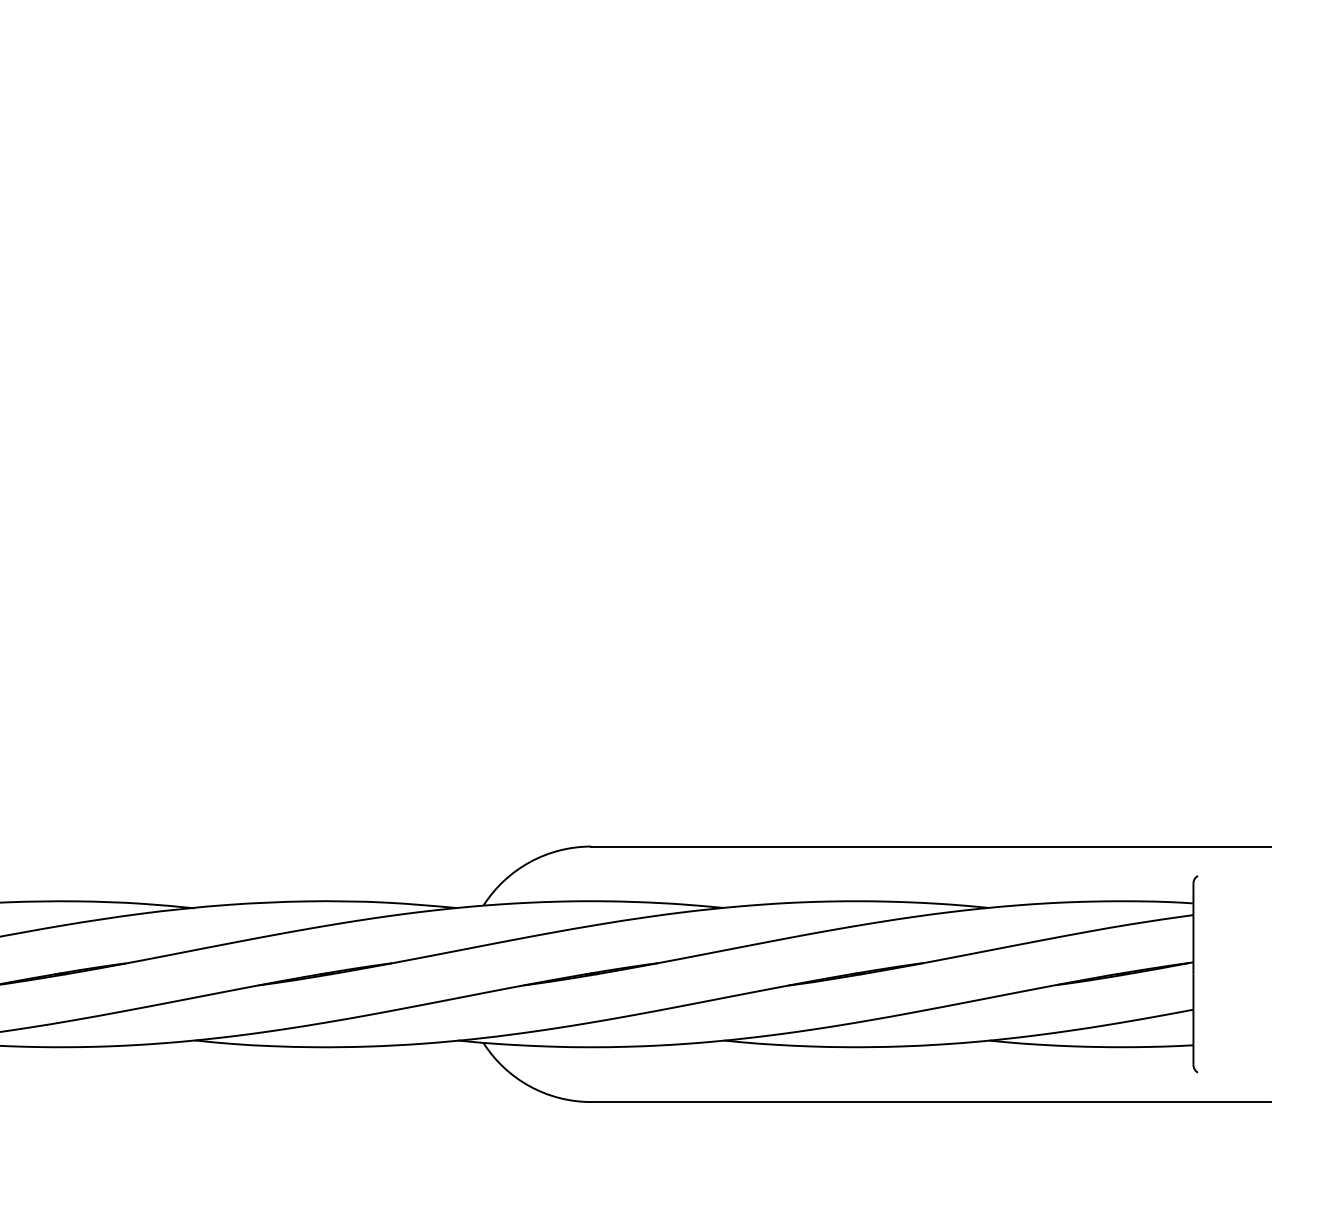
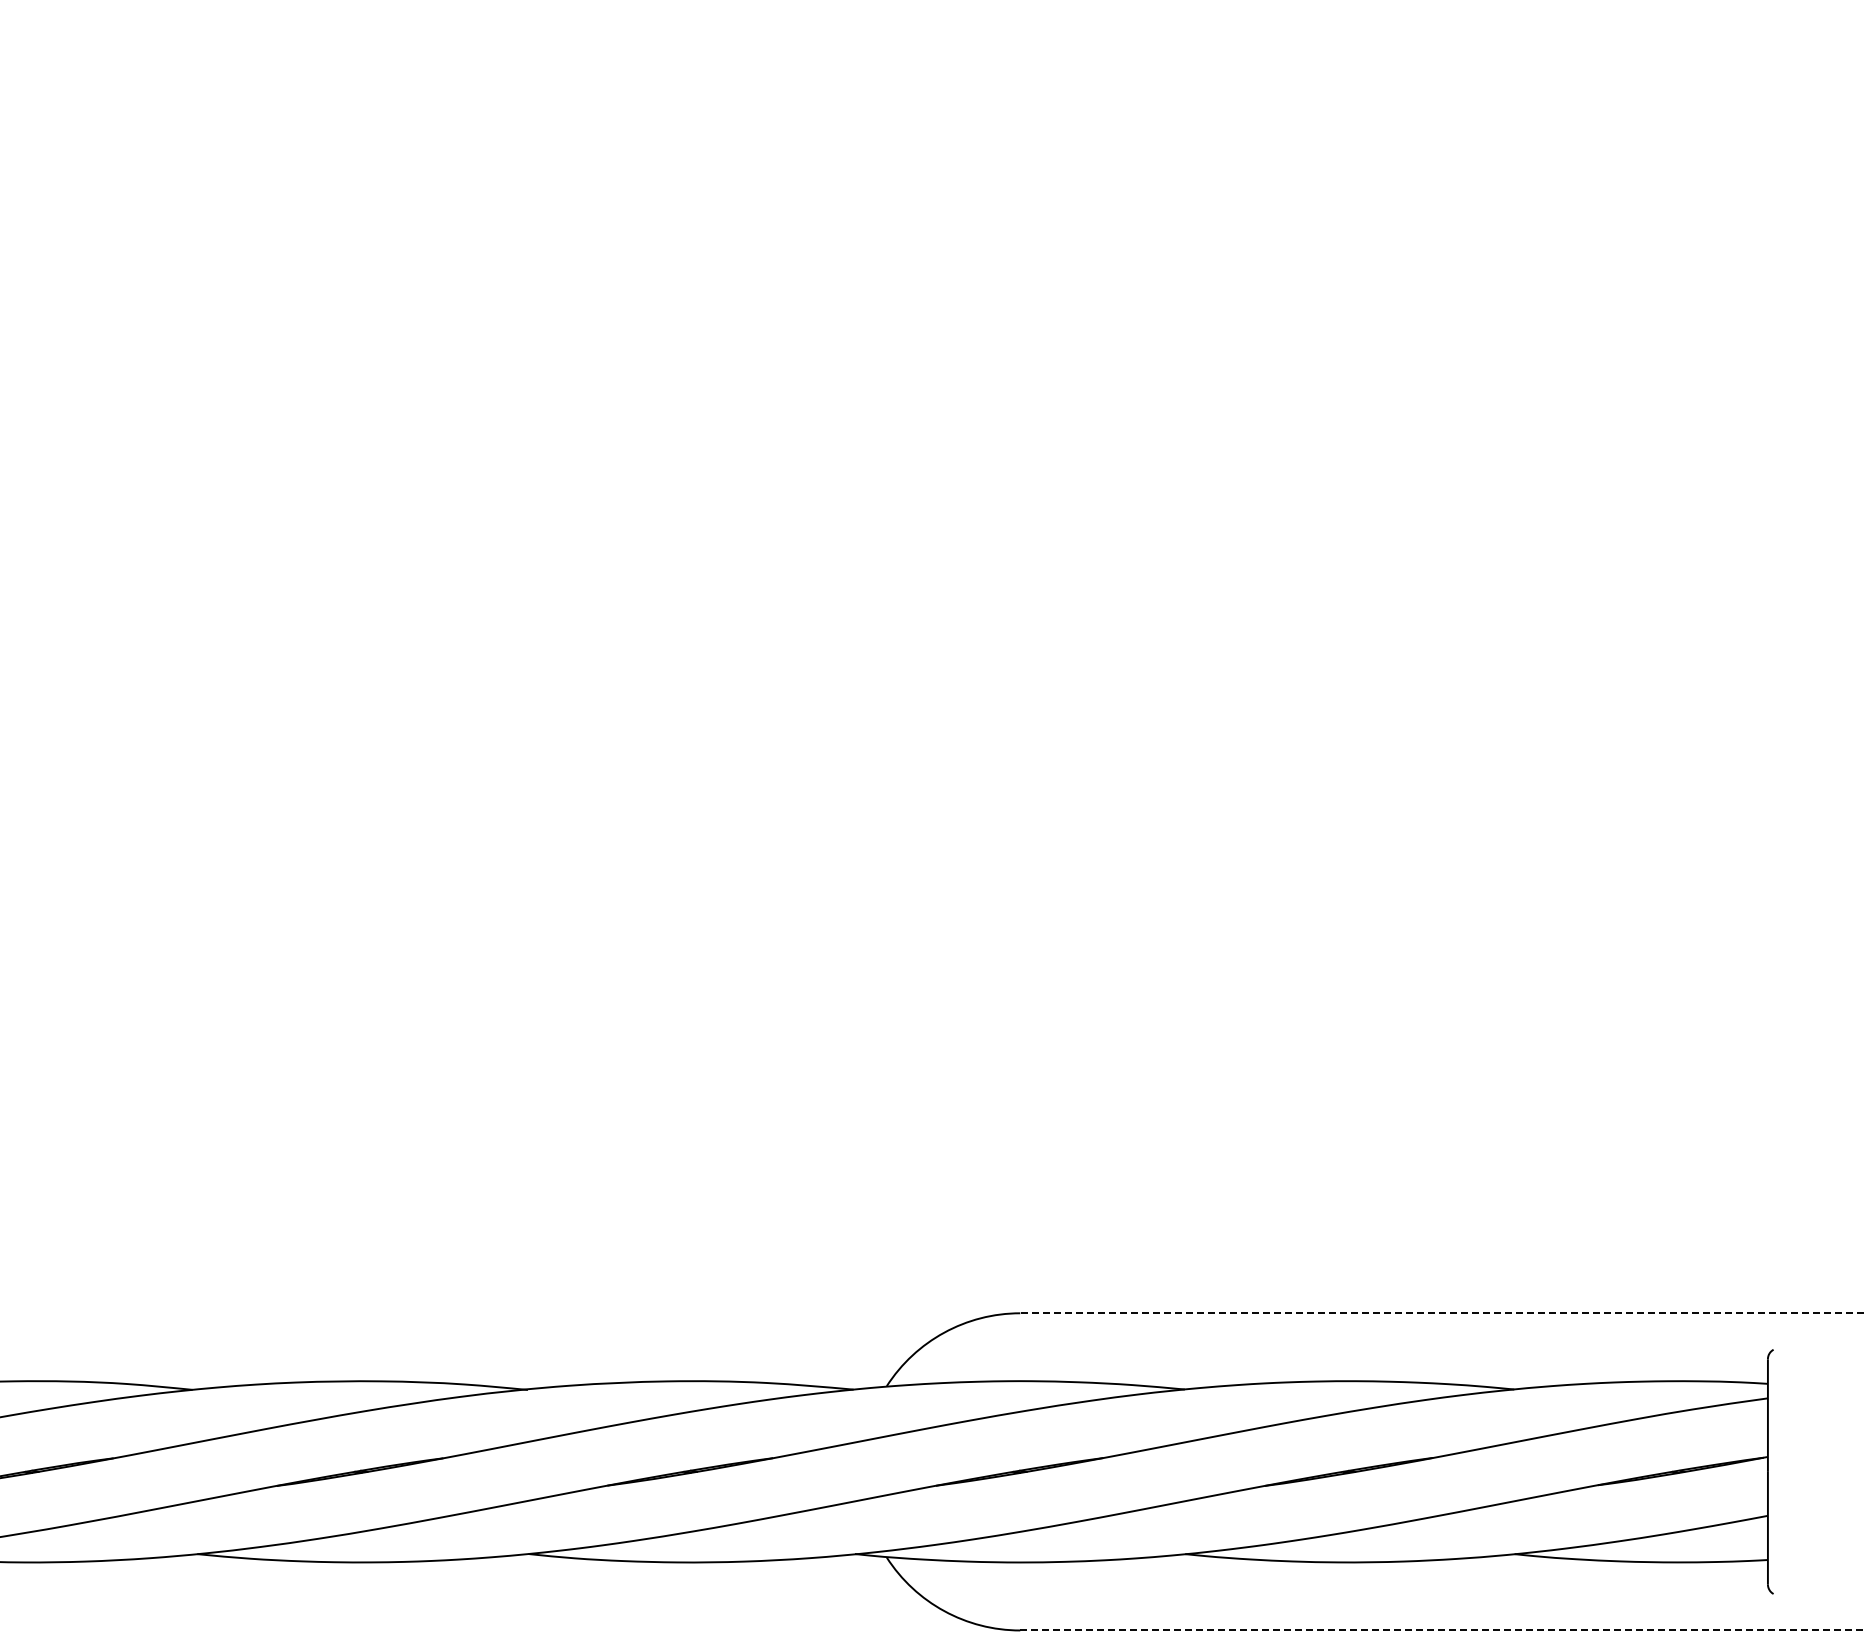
line: (931, 846) -> (1442, 1313), solid -> dashed
line: (931, 1102) -> (1442, 1630), solid -> dashed

